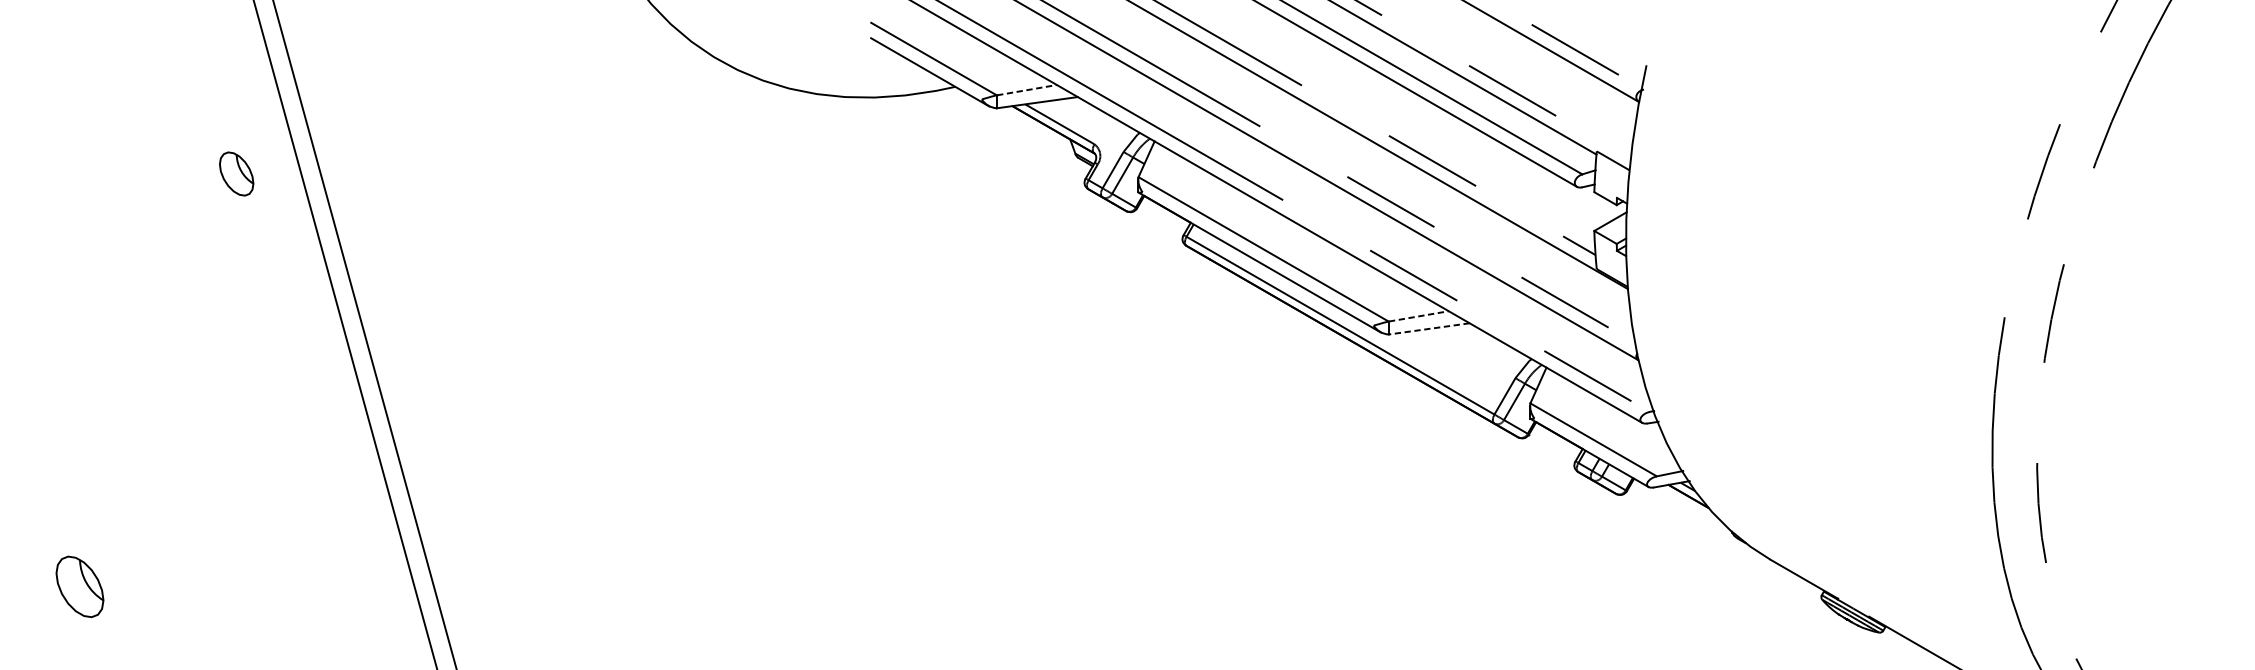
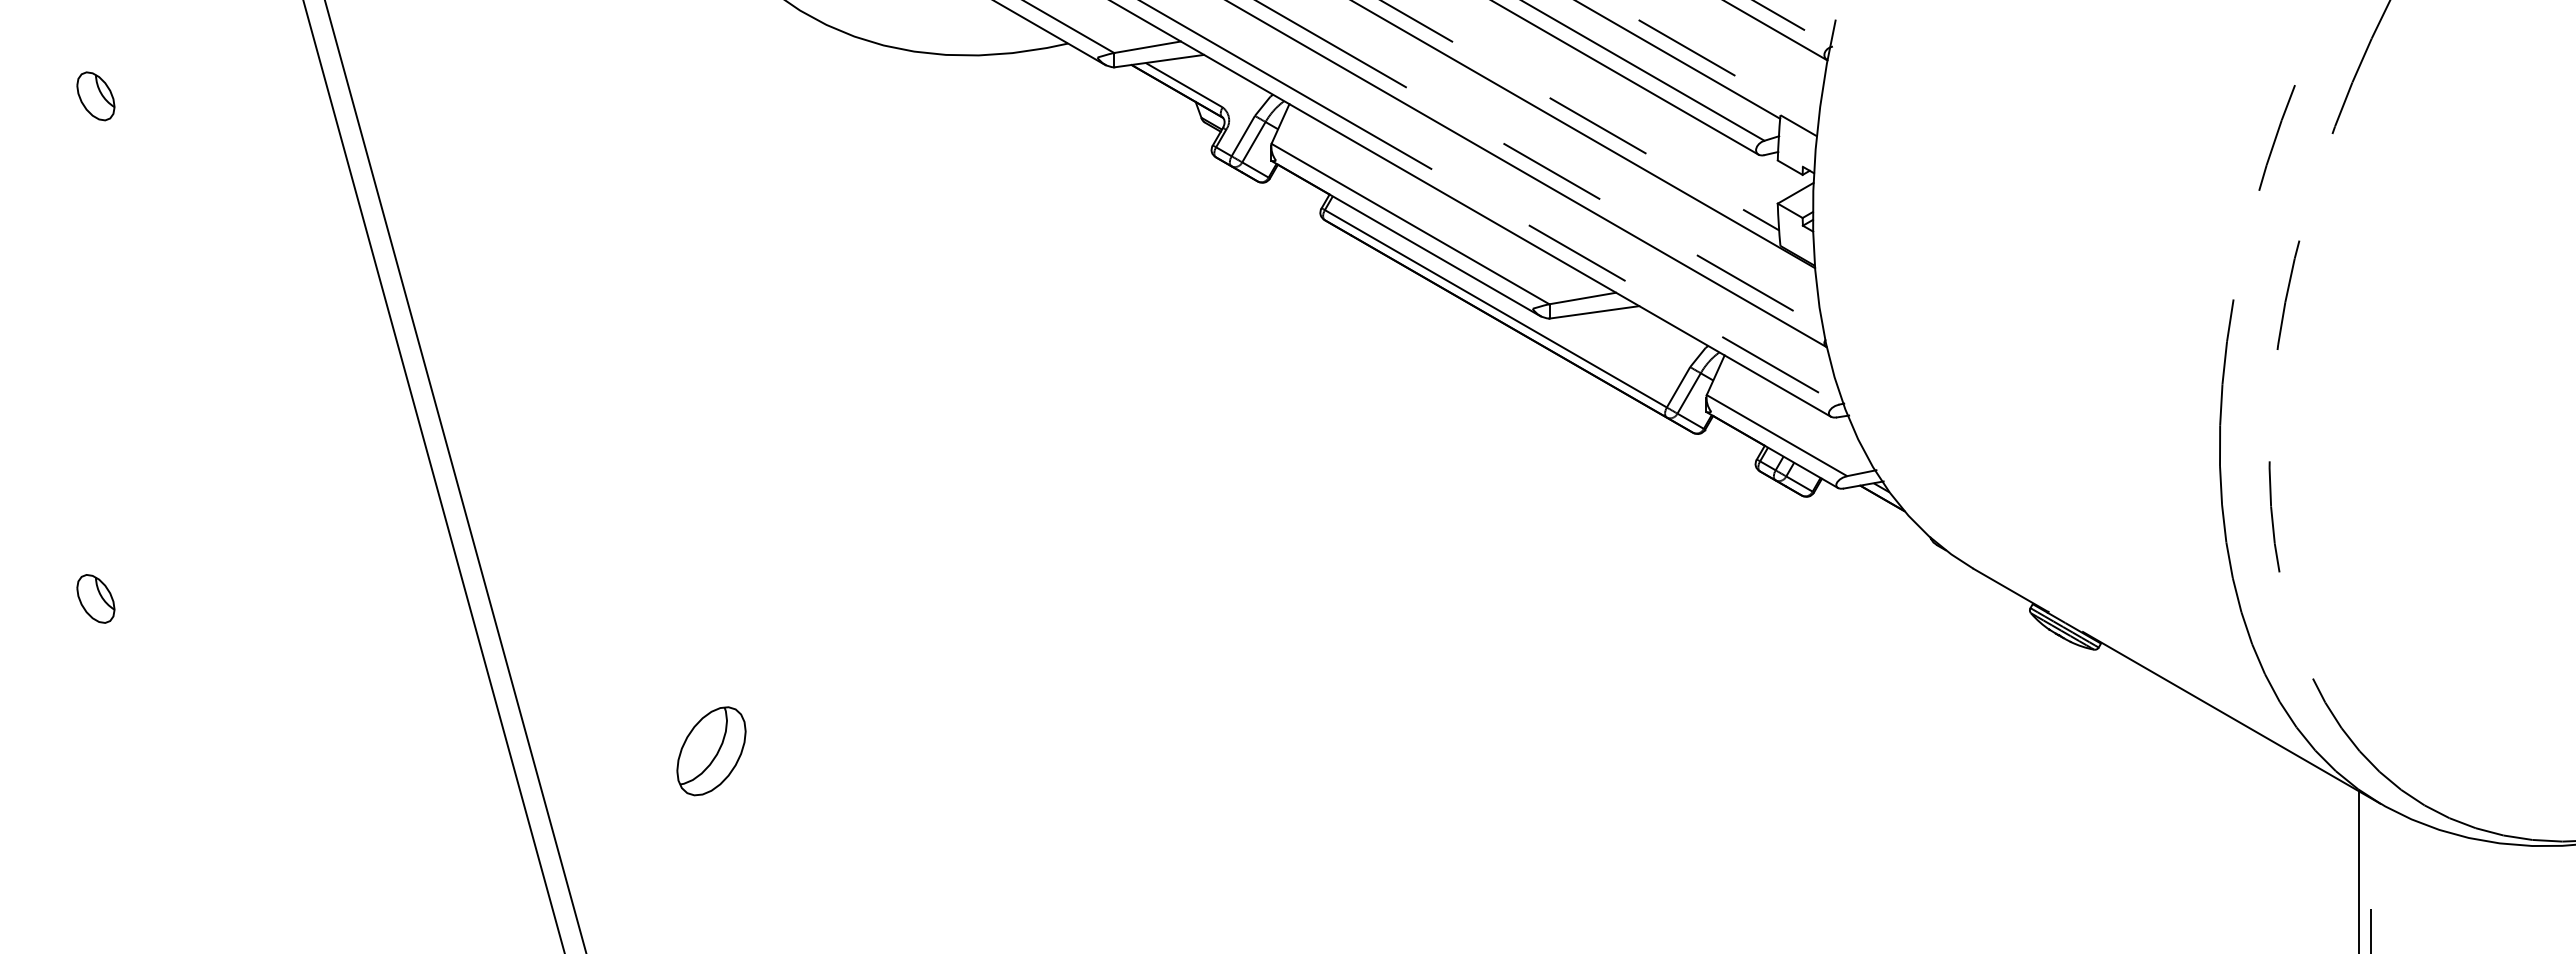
line: (1026, 90) -> (1147, 47), dashed -> solid
part: (236, 174) -> (95, 96), moved
line: (1418, 316) -> (1582, 298), dashed -> solid
line: (1429, 329) -> (1594, 312), dashed -> solid
part: (79, 586) -> (95, 598), size x0.71

